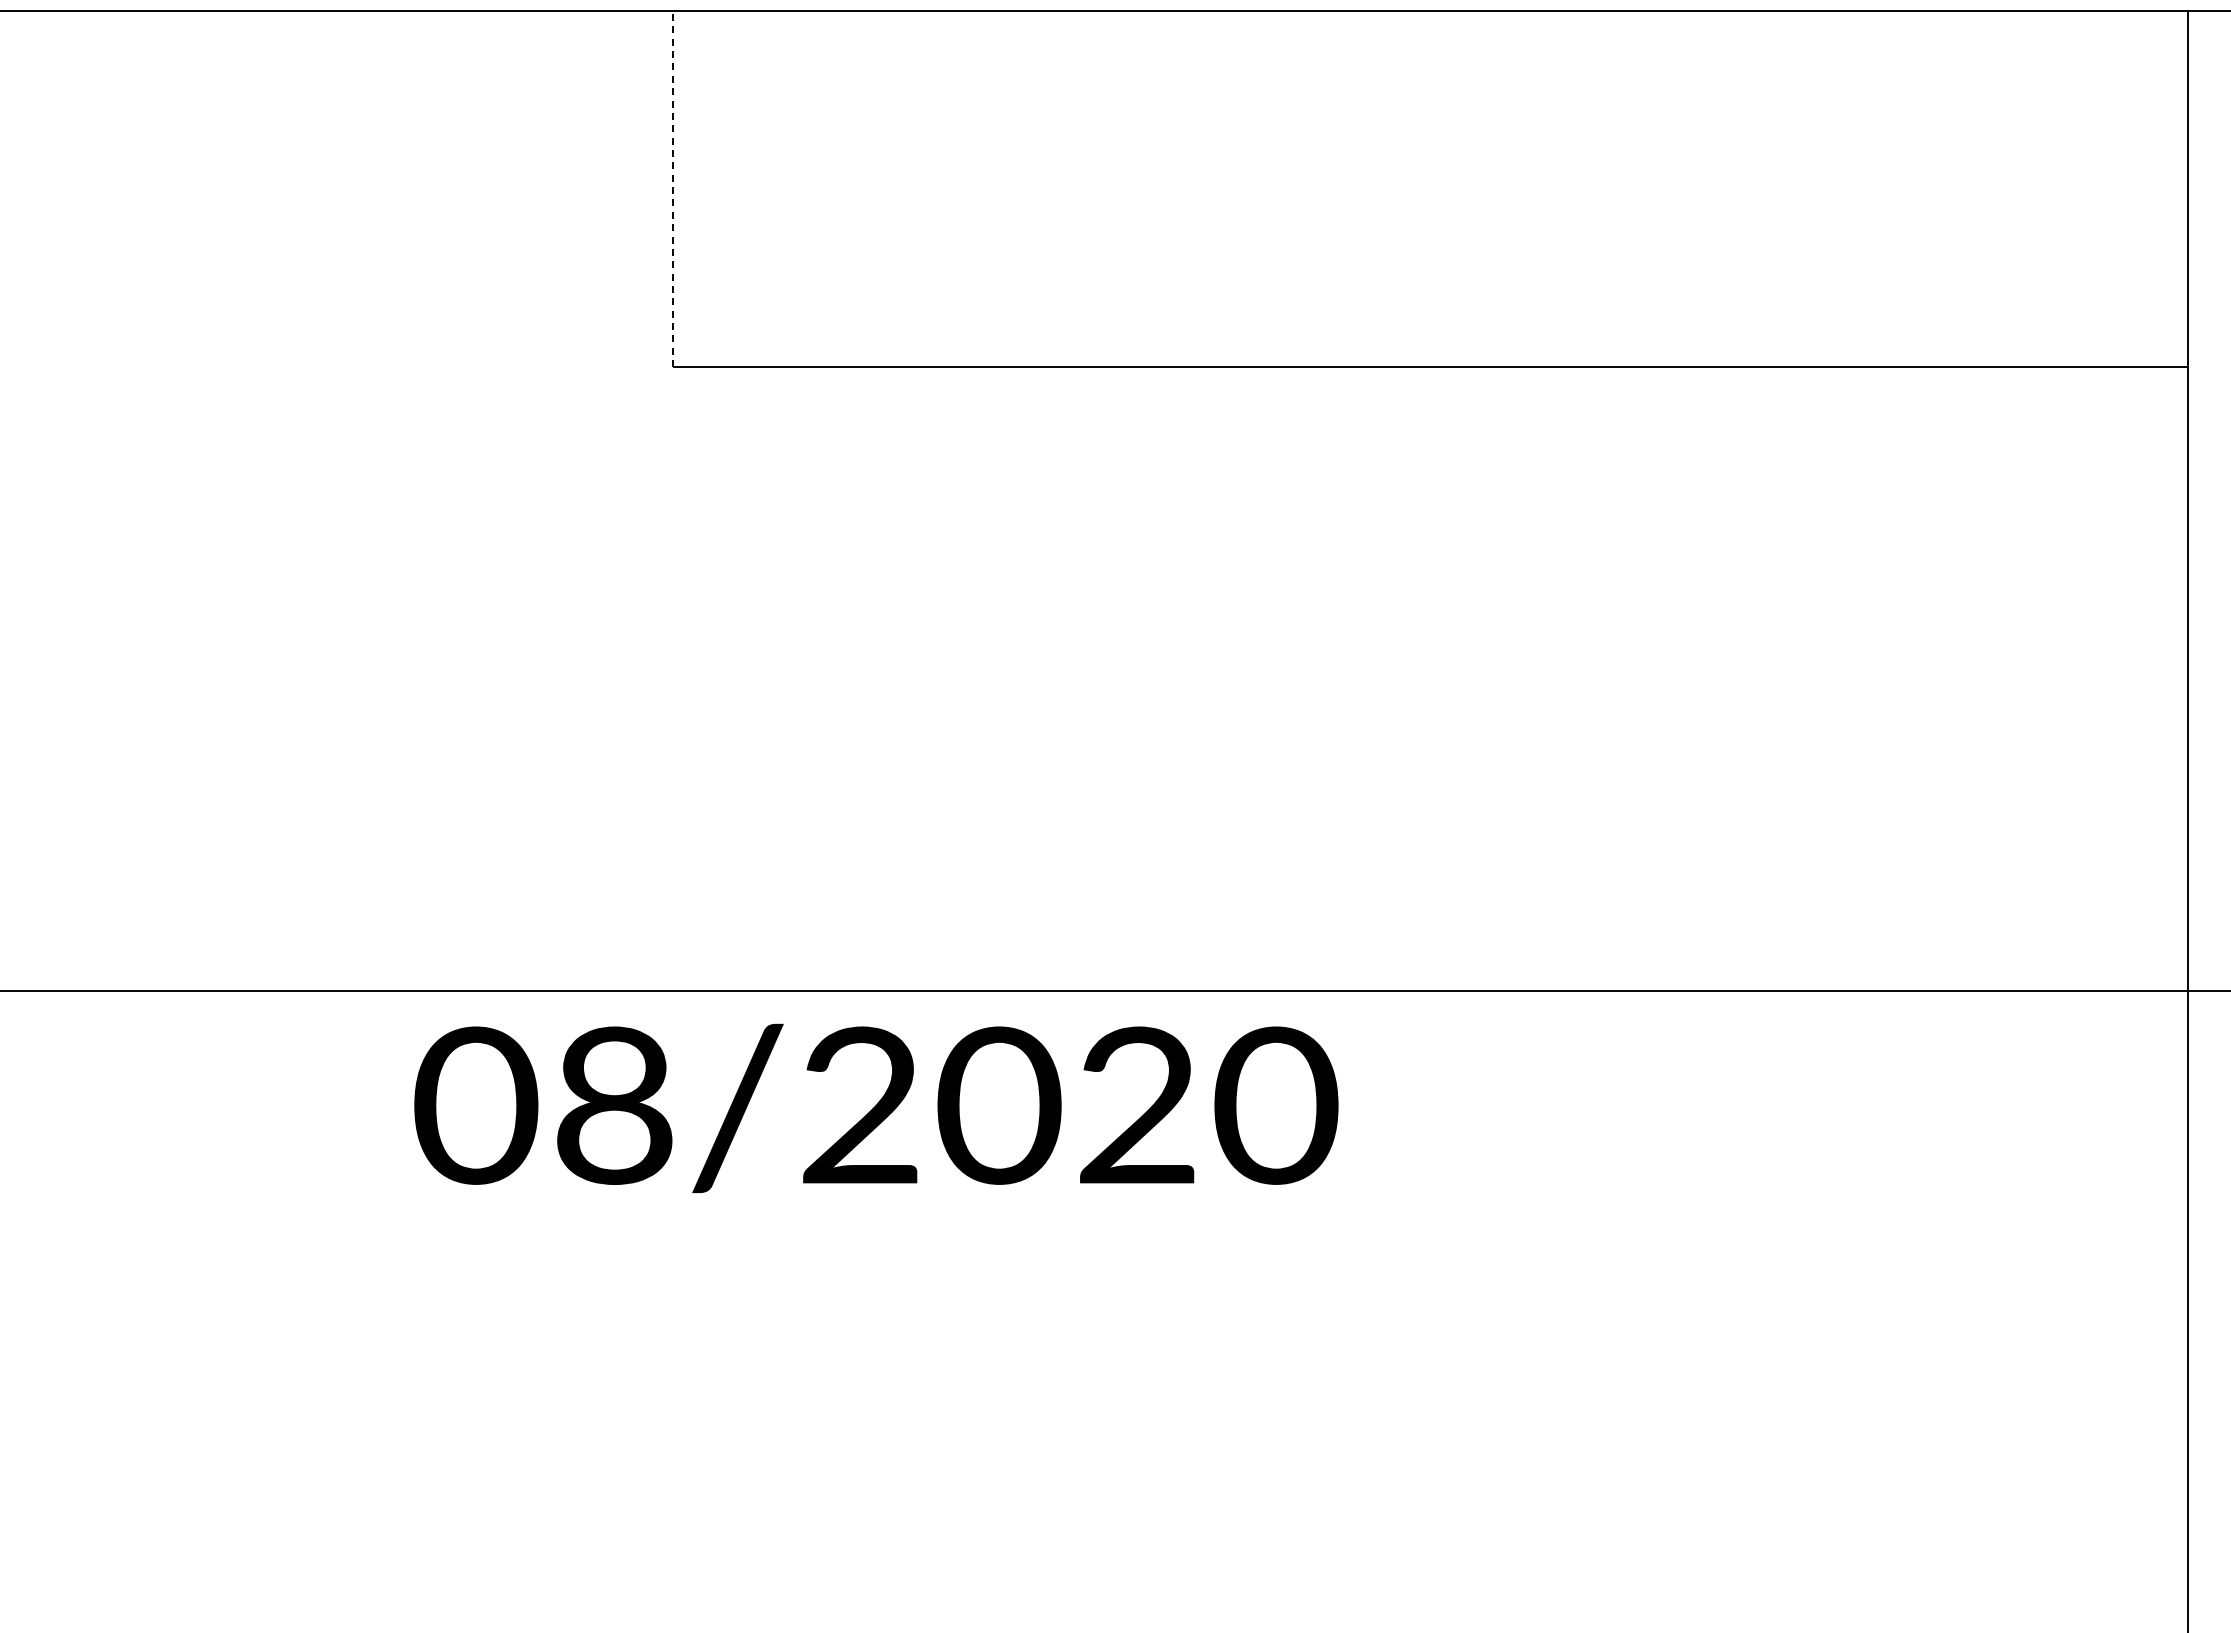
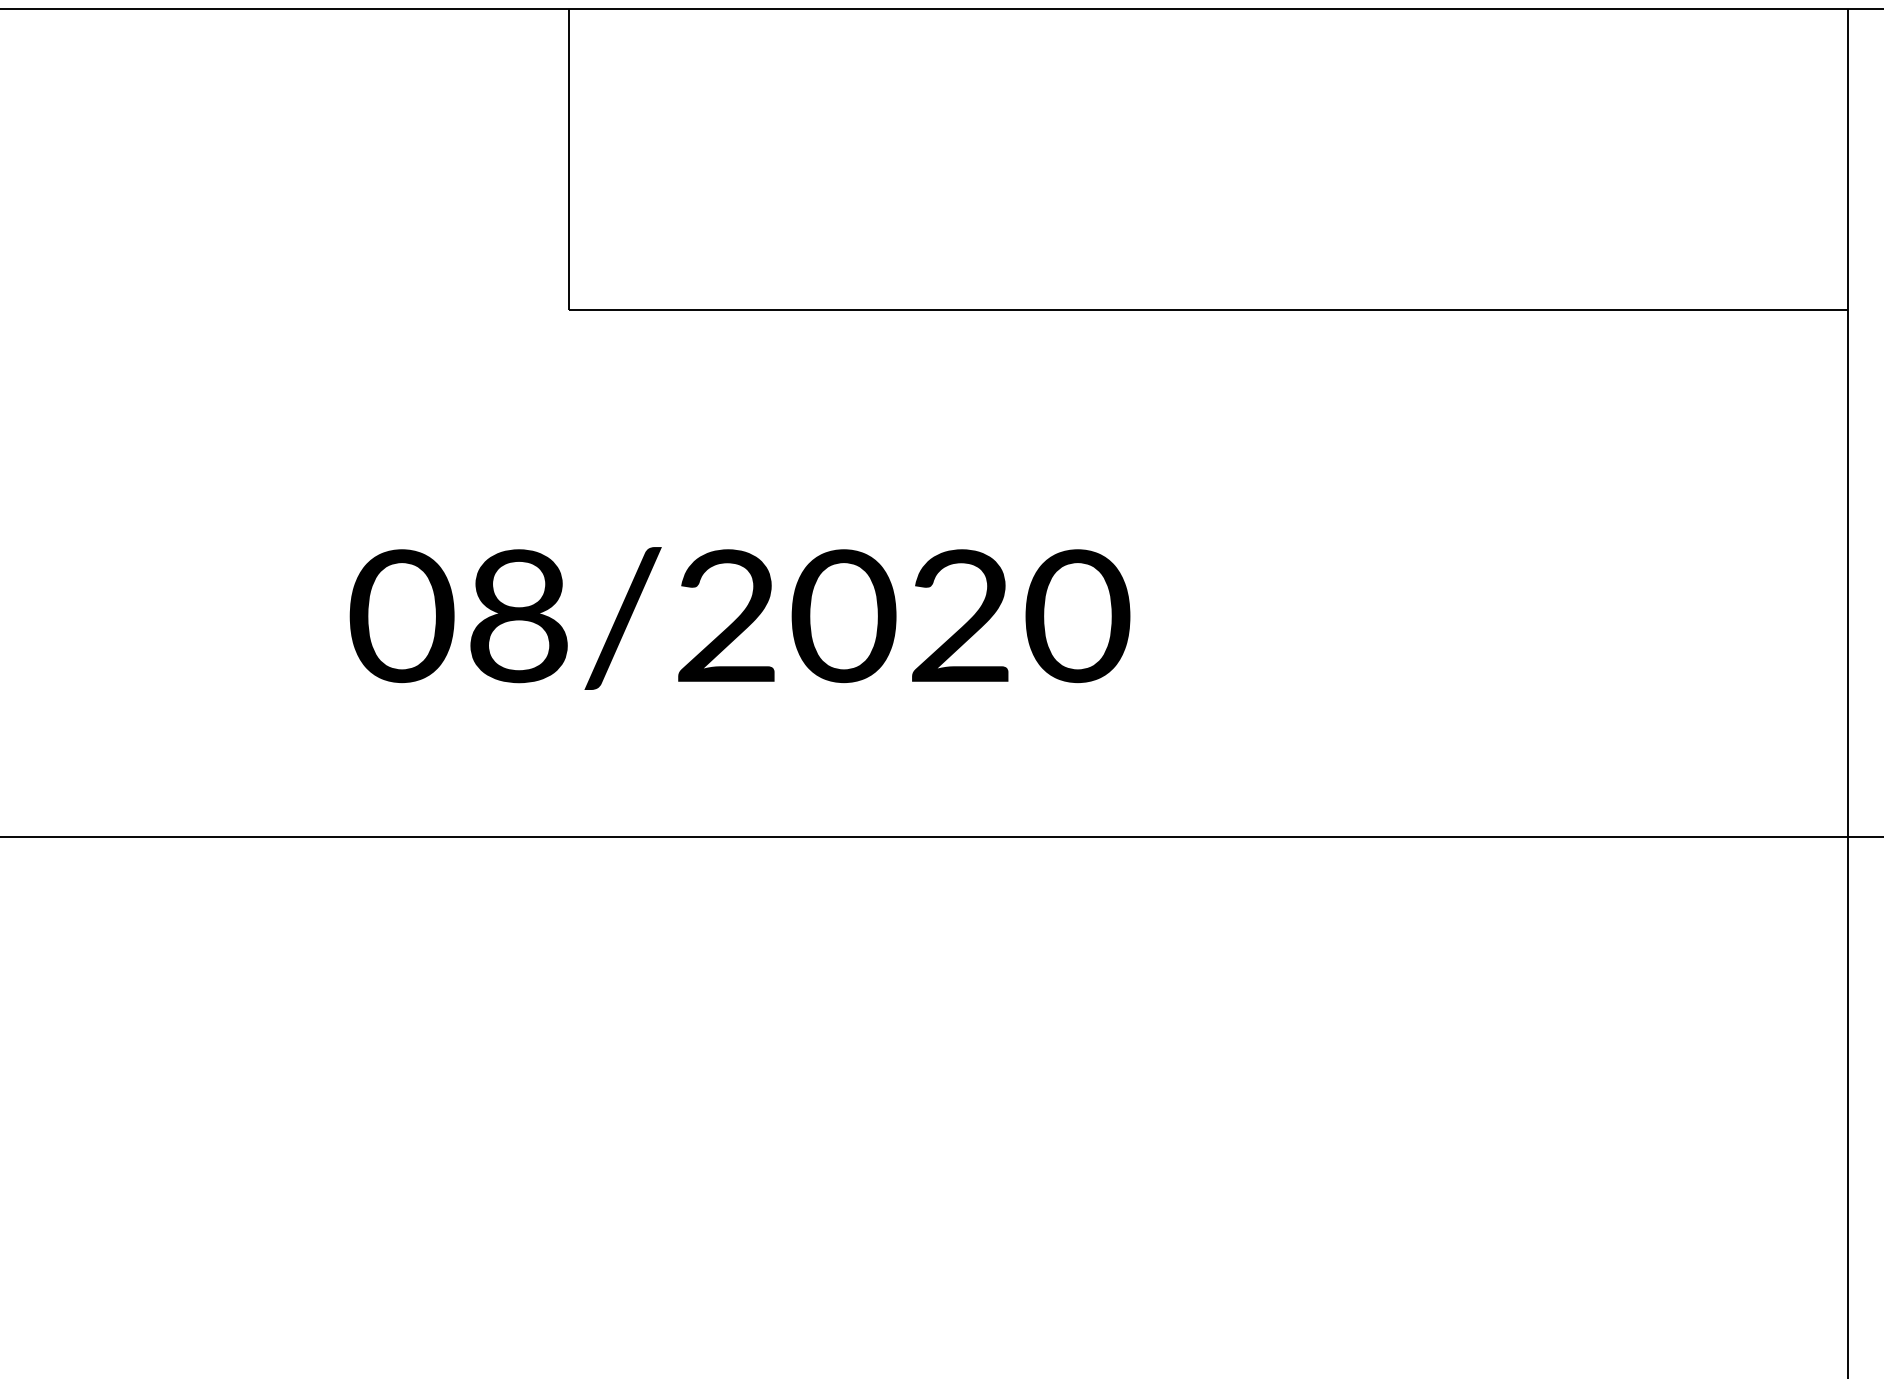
line: (673, 188) -> (568, 159), dashed -> solid
text: (876, 1107) -> (740, 617), moved

